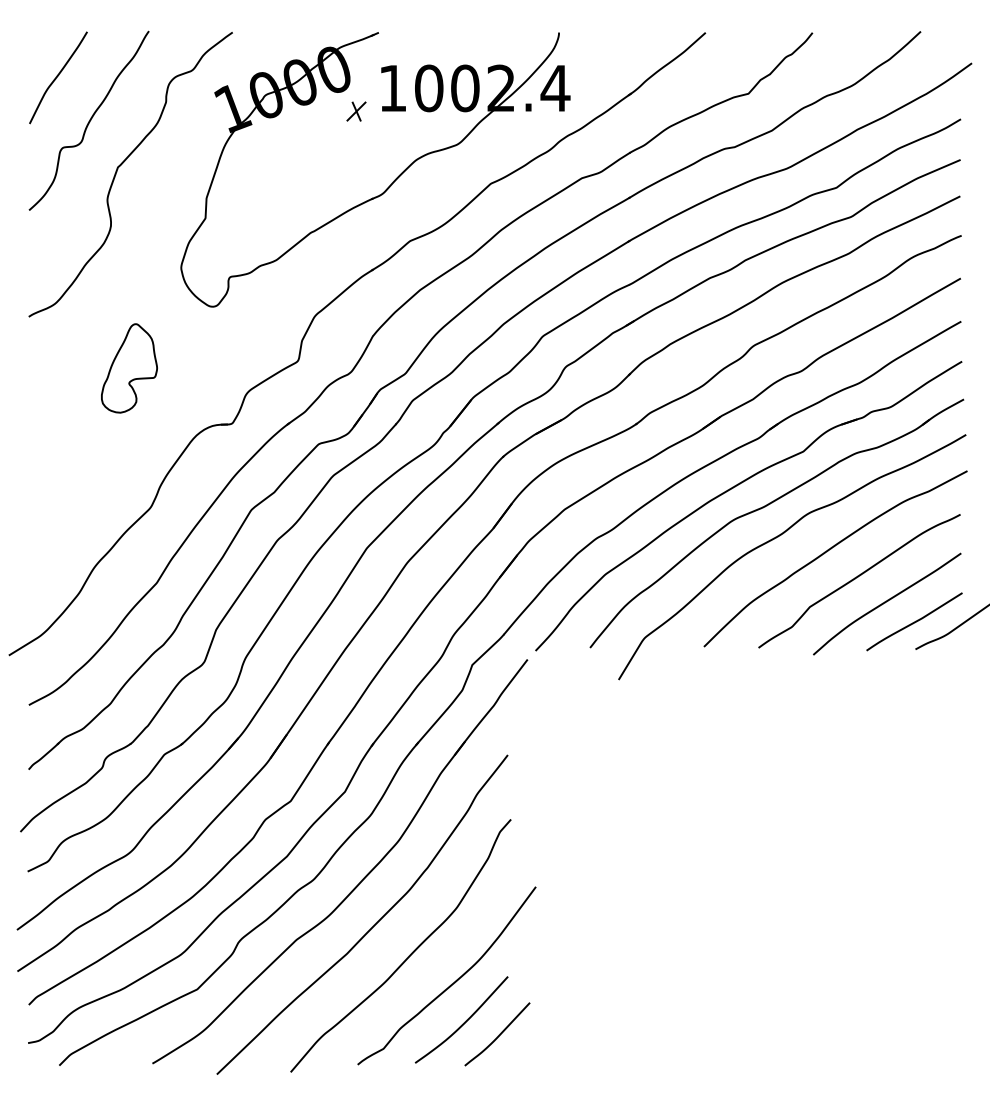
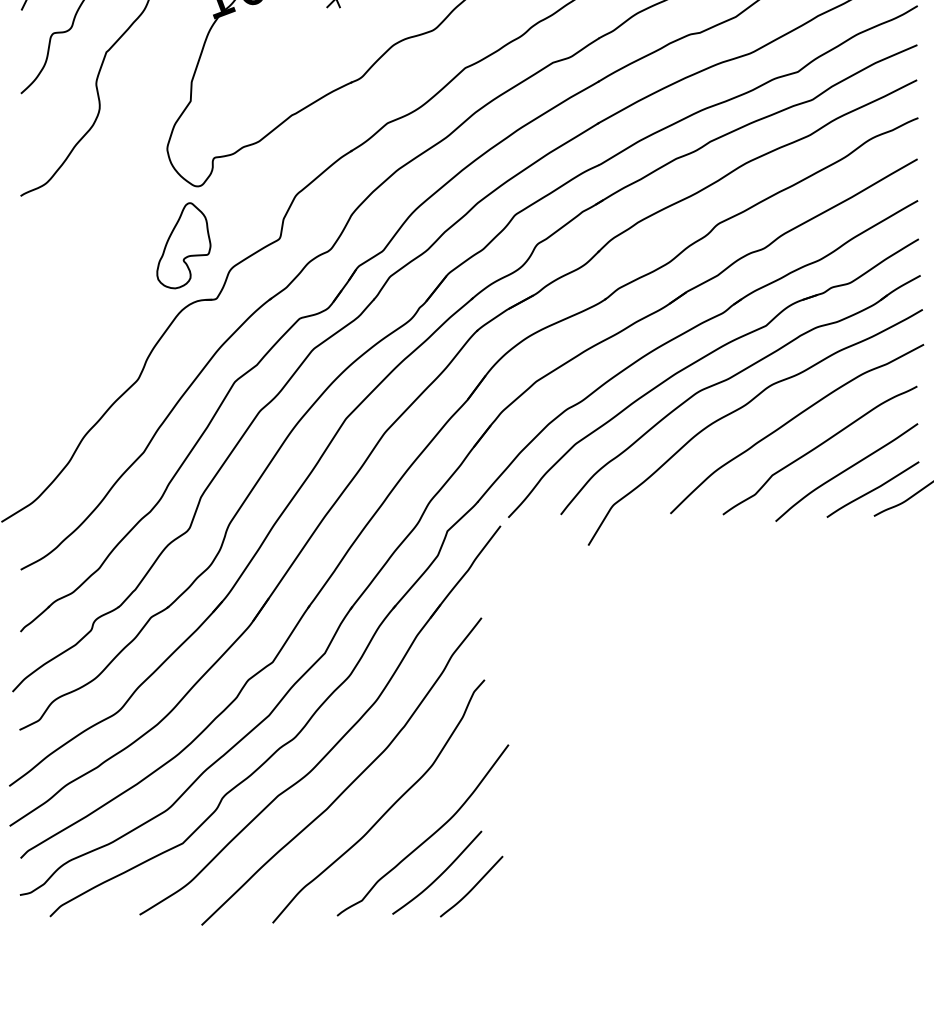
part: (129, 368) -> (183, 245), moved

